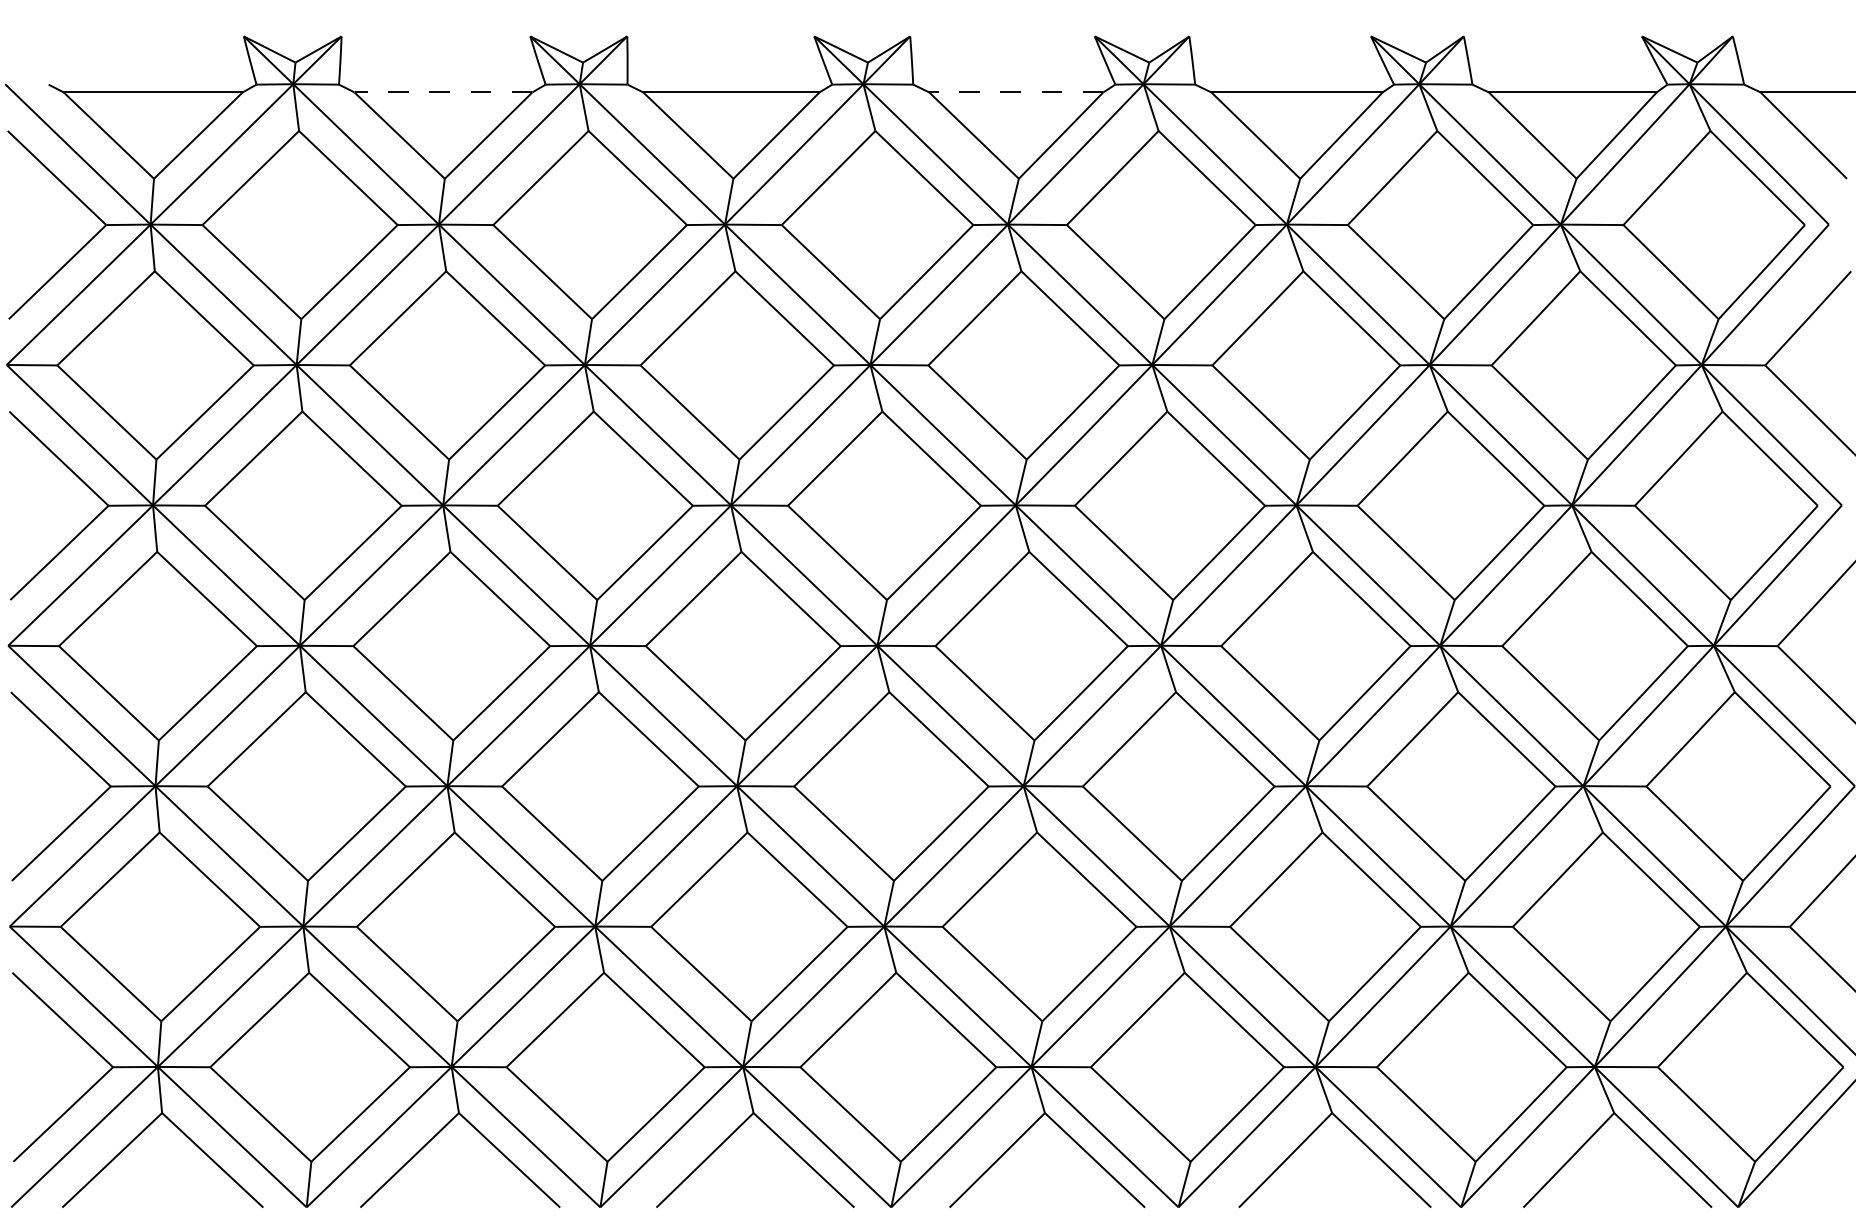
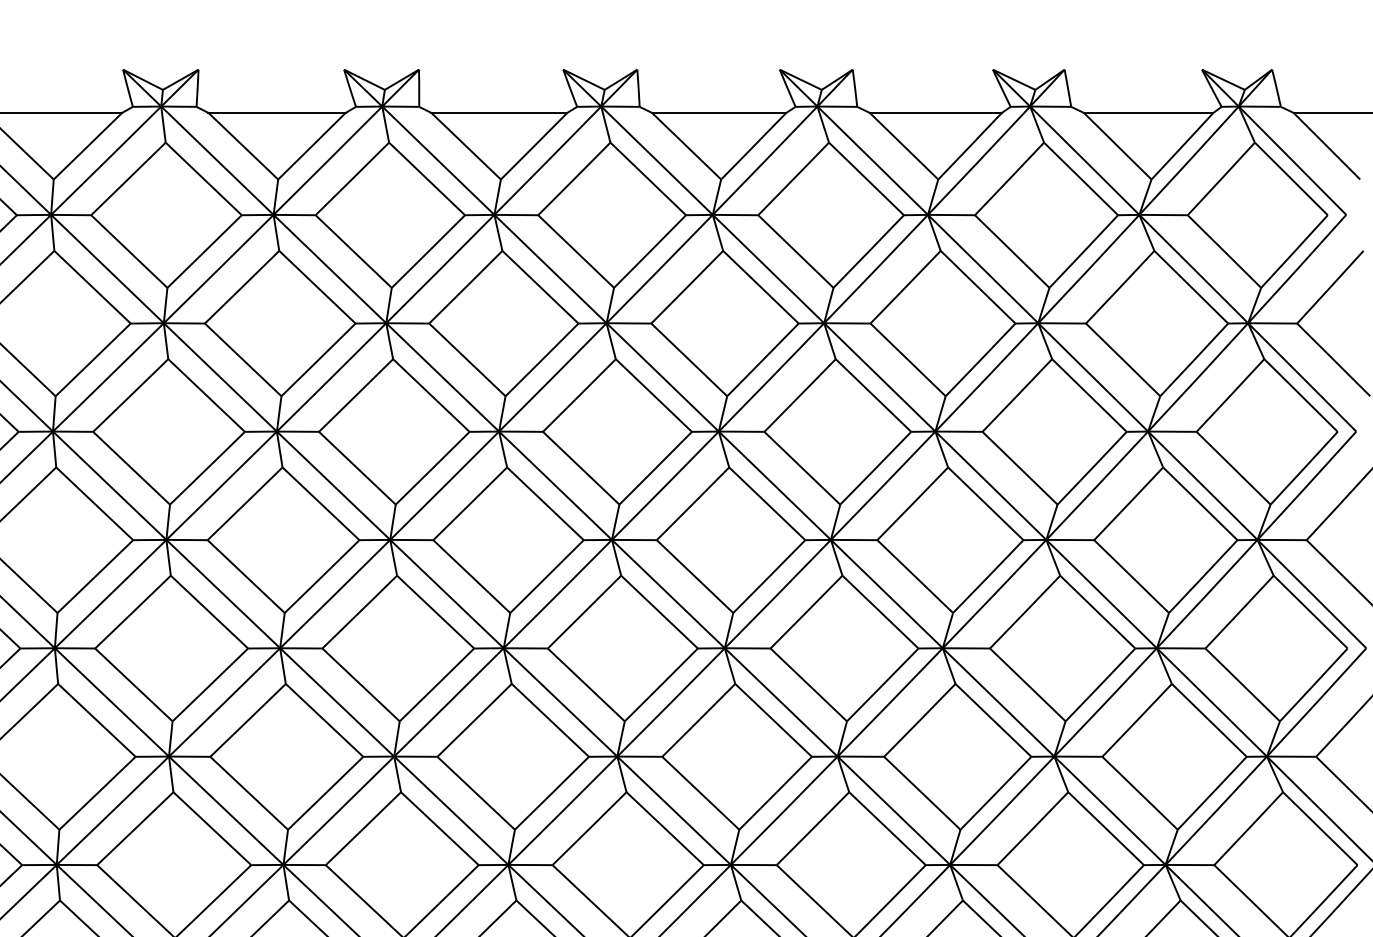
line: (443, 92) -> (277, 112), dashed -> solid
line: (1016, 92) -> (719, 112), dashed -> solid

